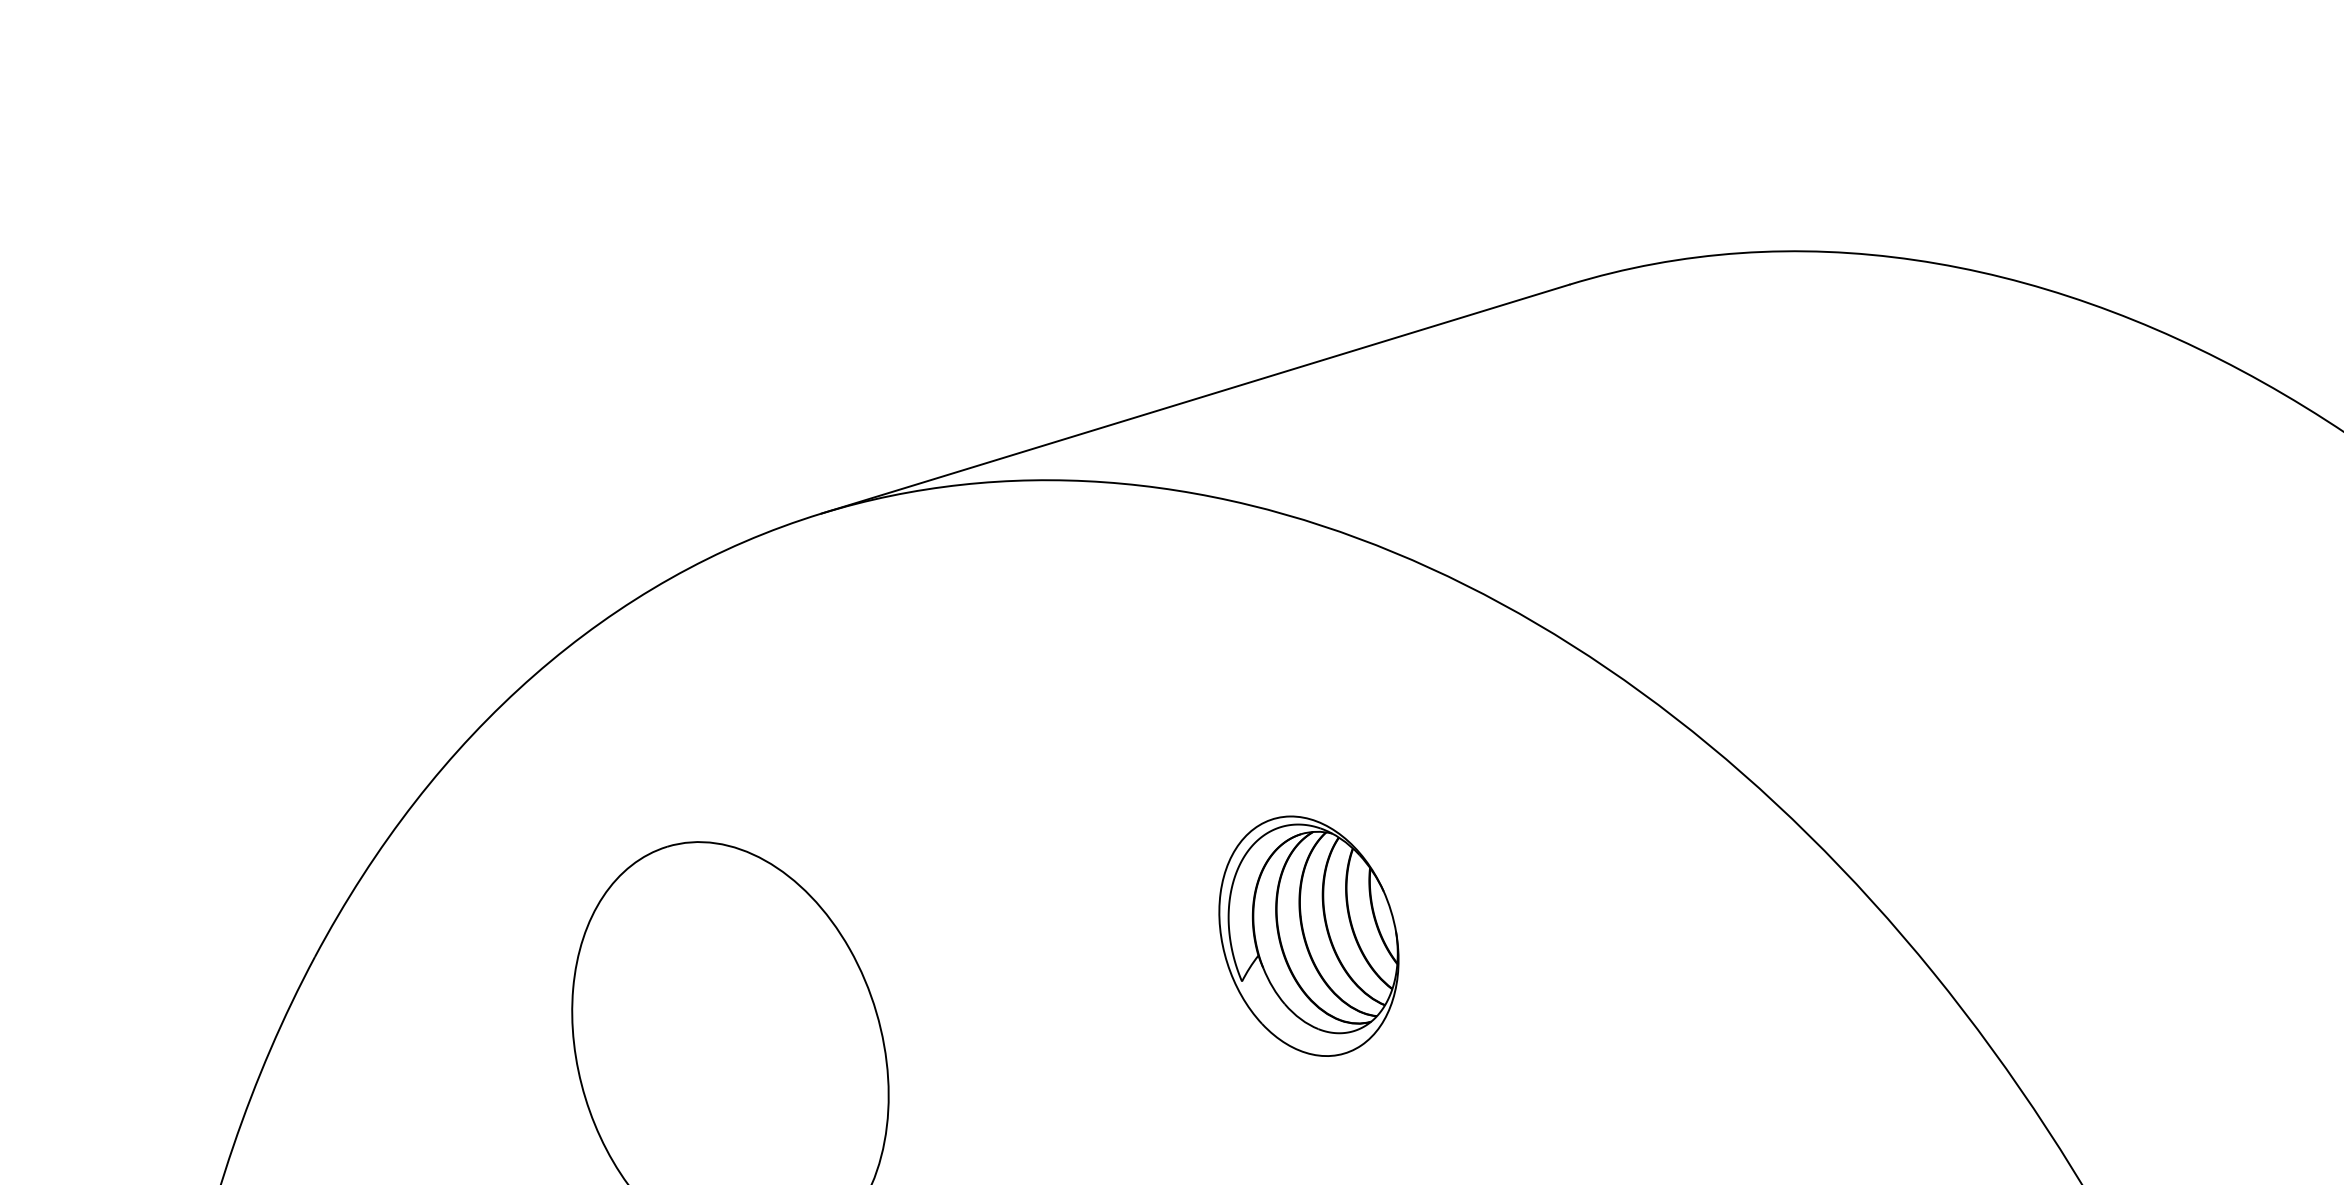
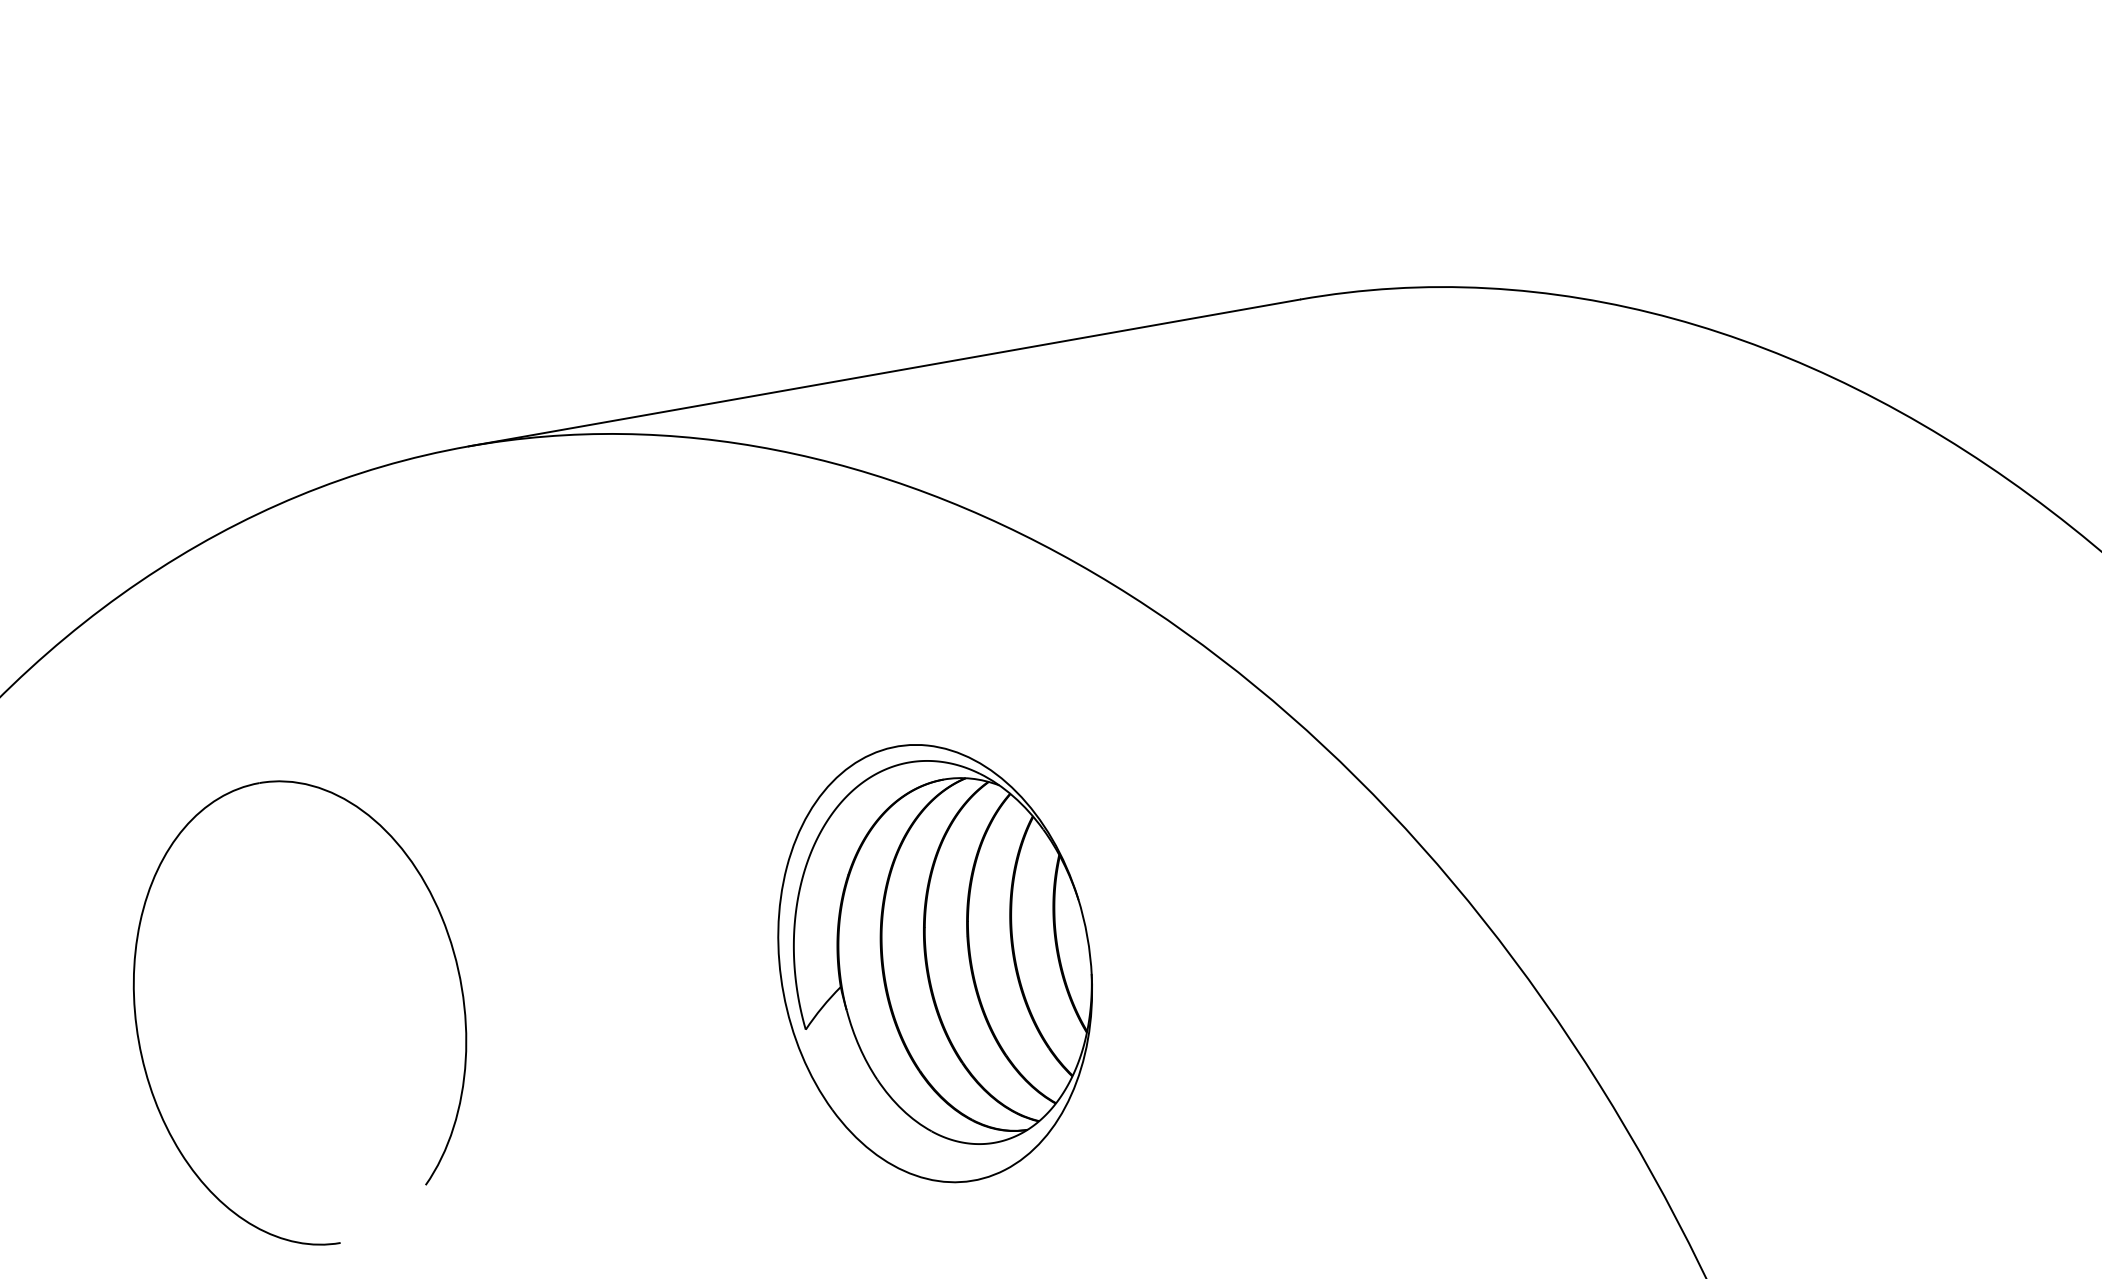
part: (1308, 935) -> (934, 962), size x1.67

